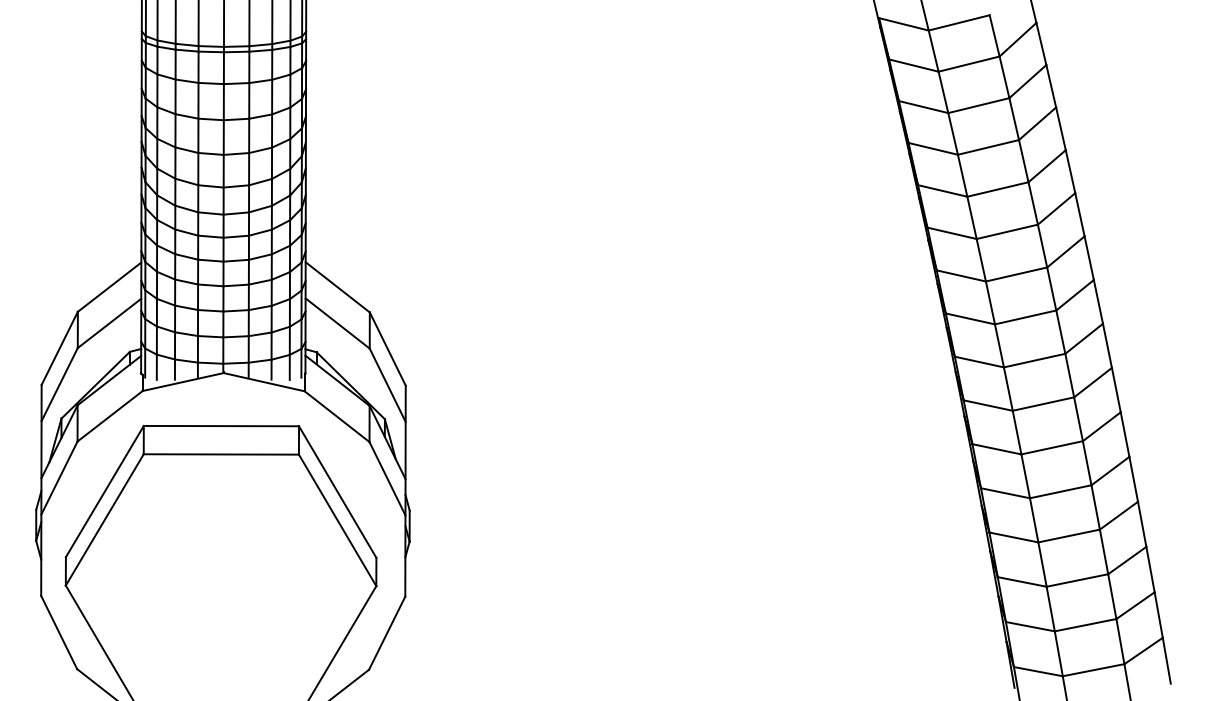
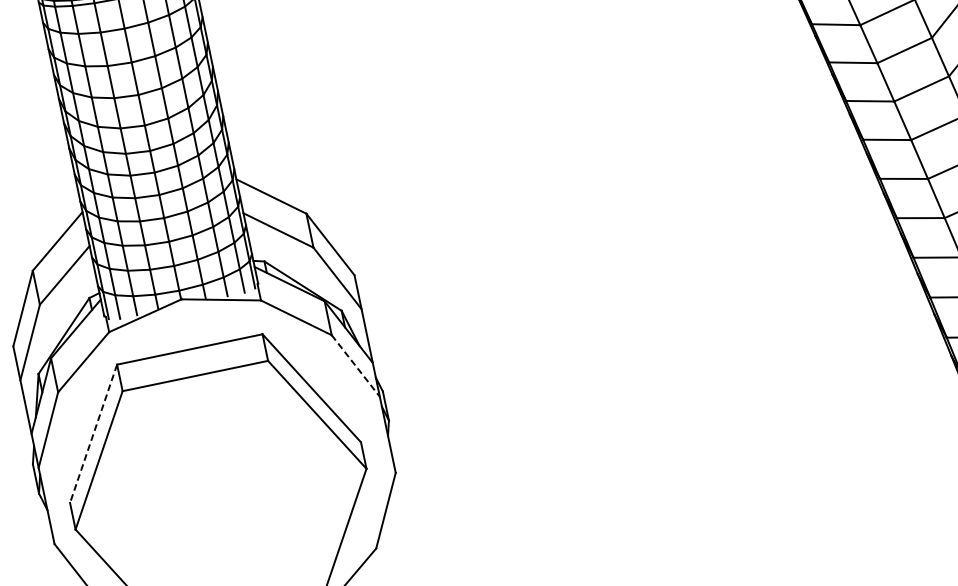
line: (387, 478) -> (355, 365), solid -> dashed
line: (104, 492) -> (93, 434), solid -> dashed

